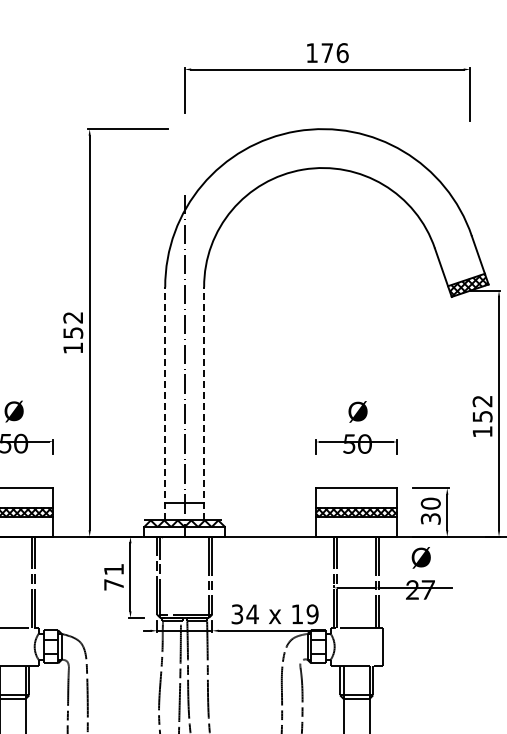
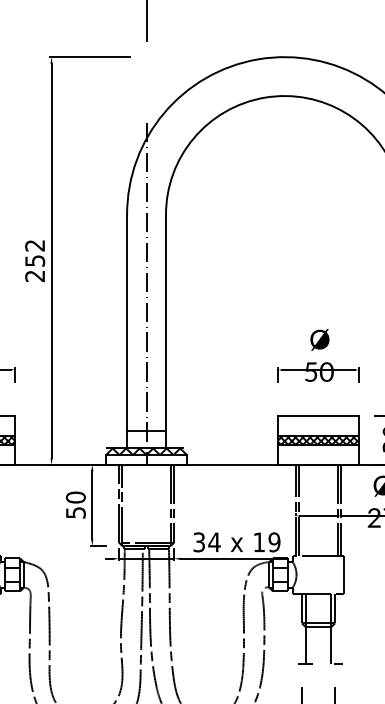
text: (72, 348) -> (34, 276), 152 -> 252
line: (165, 403) -> (127, 331), dashed -> solid
line: (204, 403) -> (166, 331), dashed -> solid
text: (114, 576) -> (76, 504), 71 -> 50

